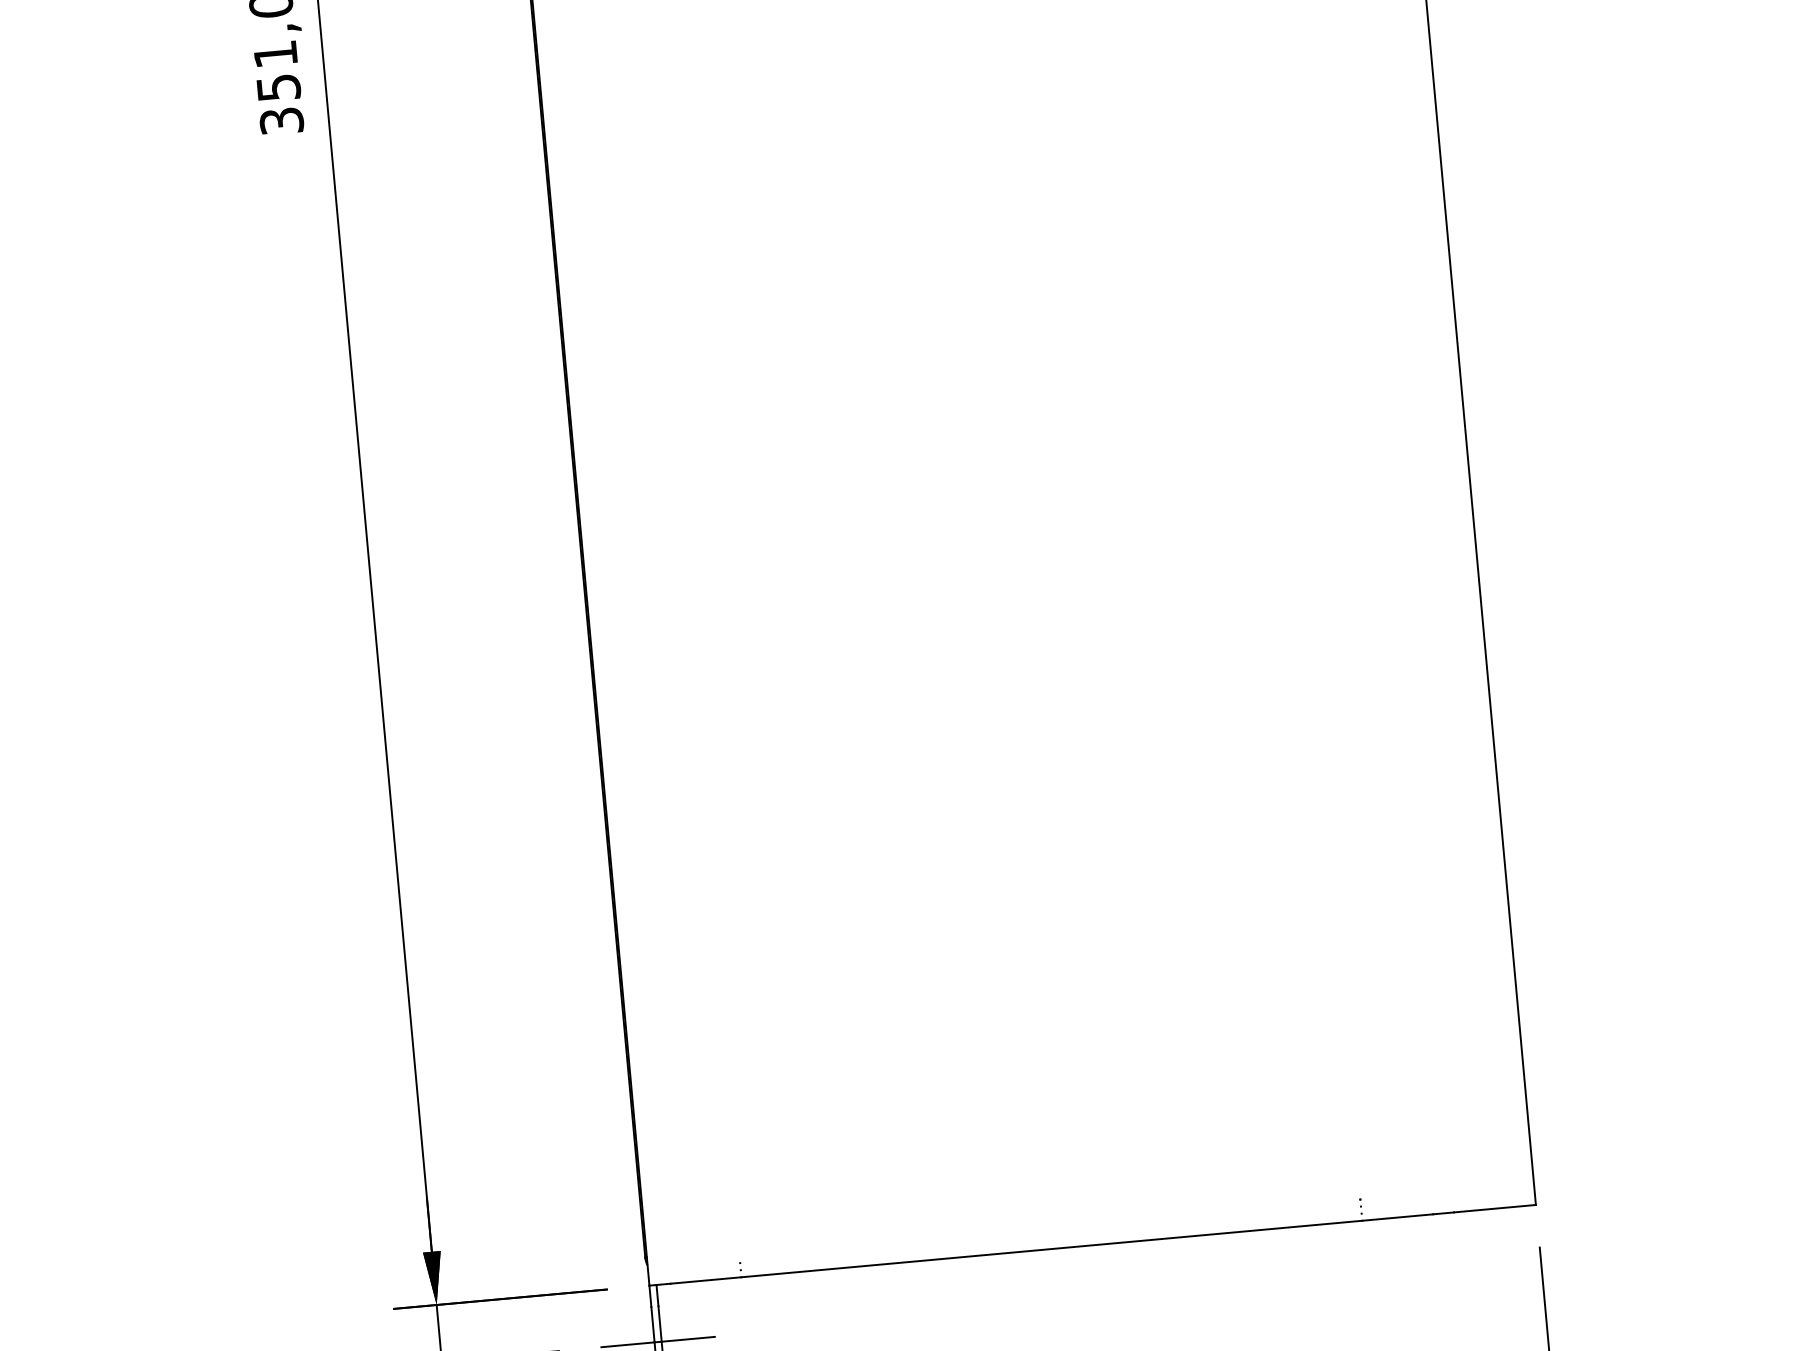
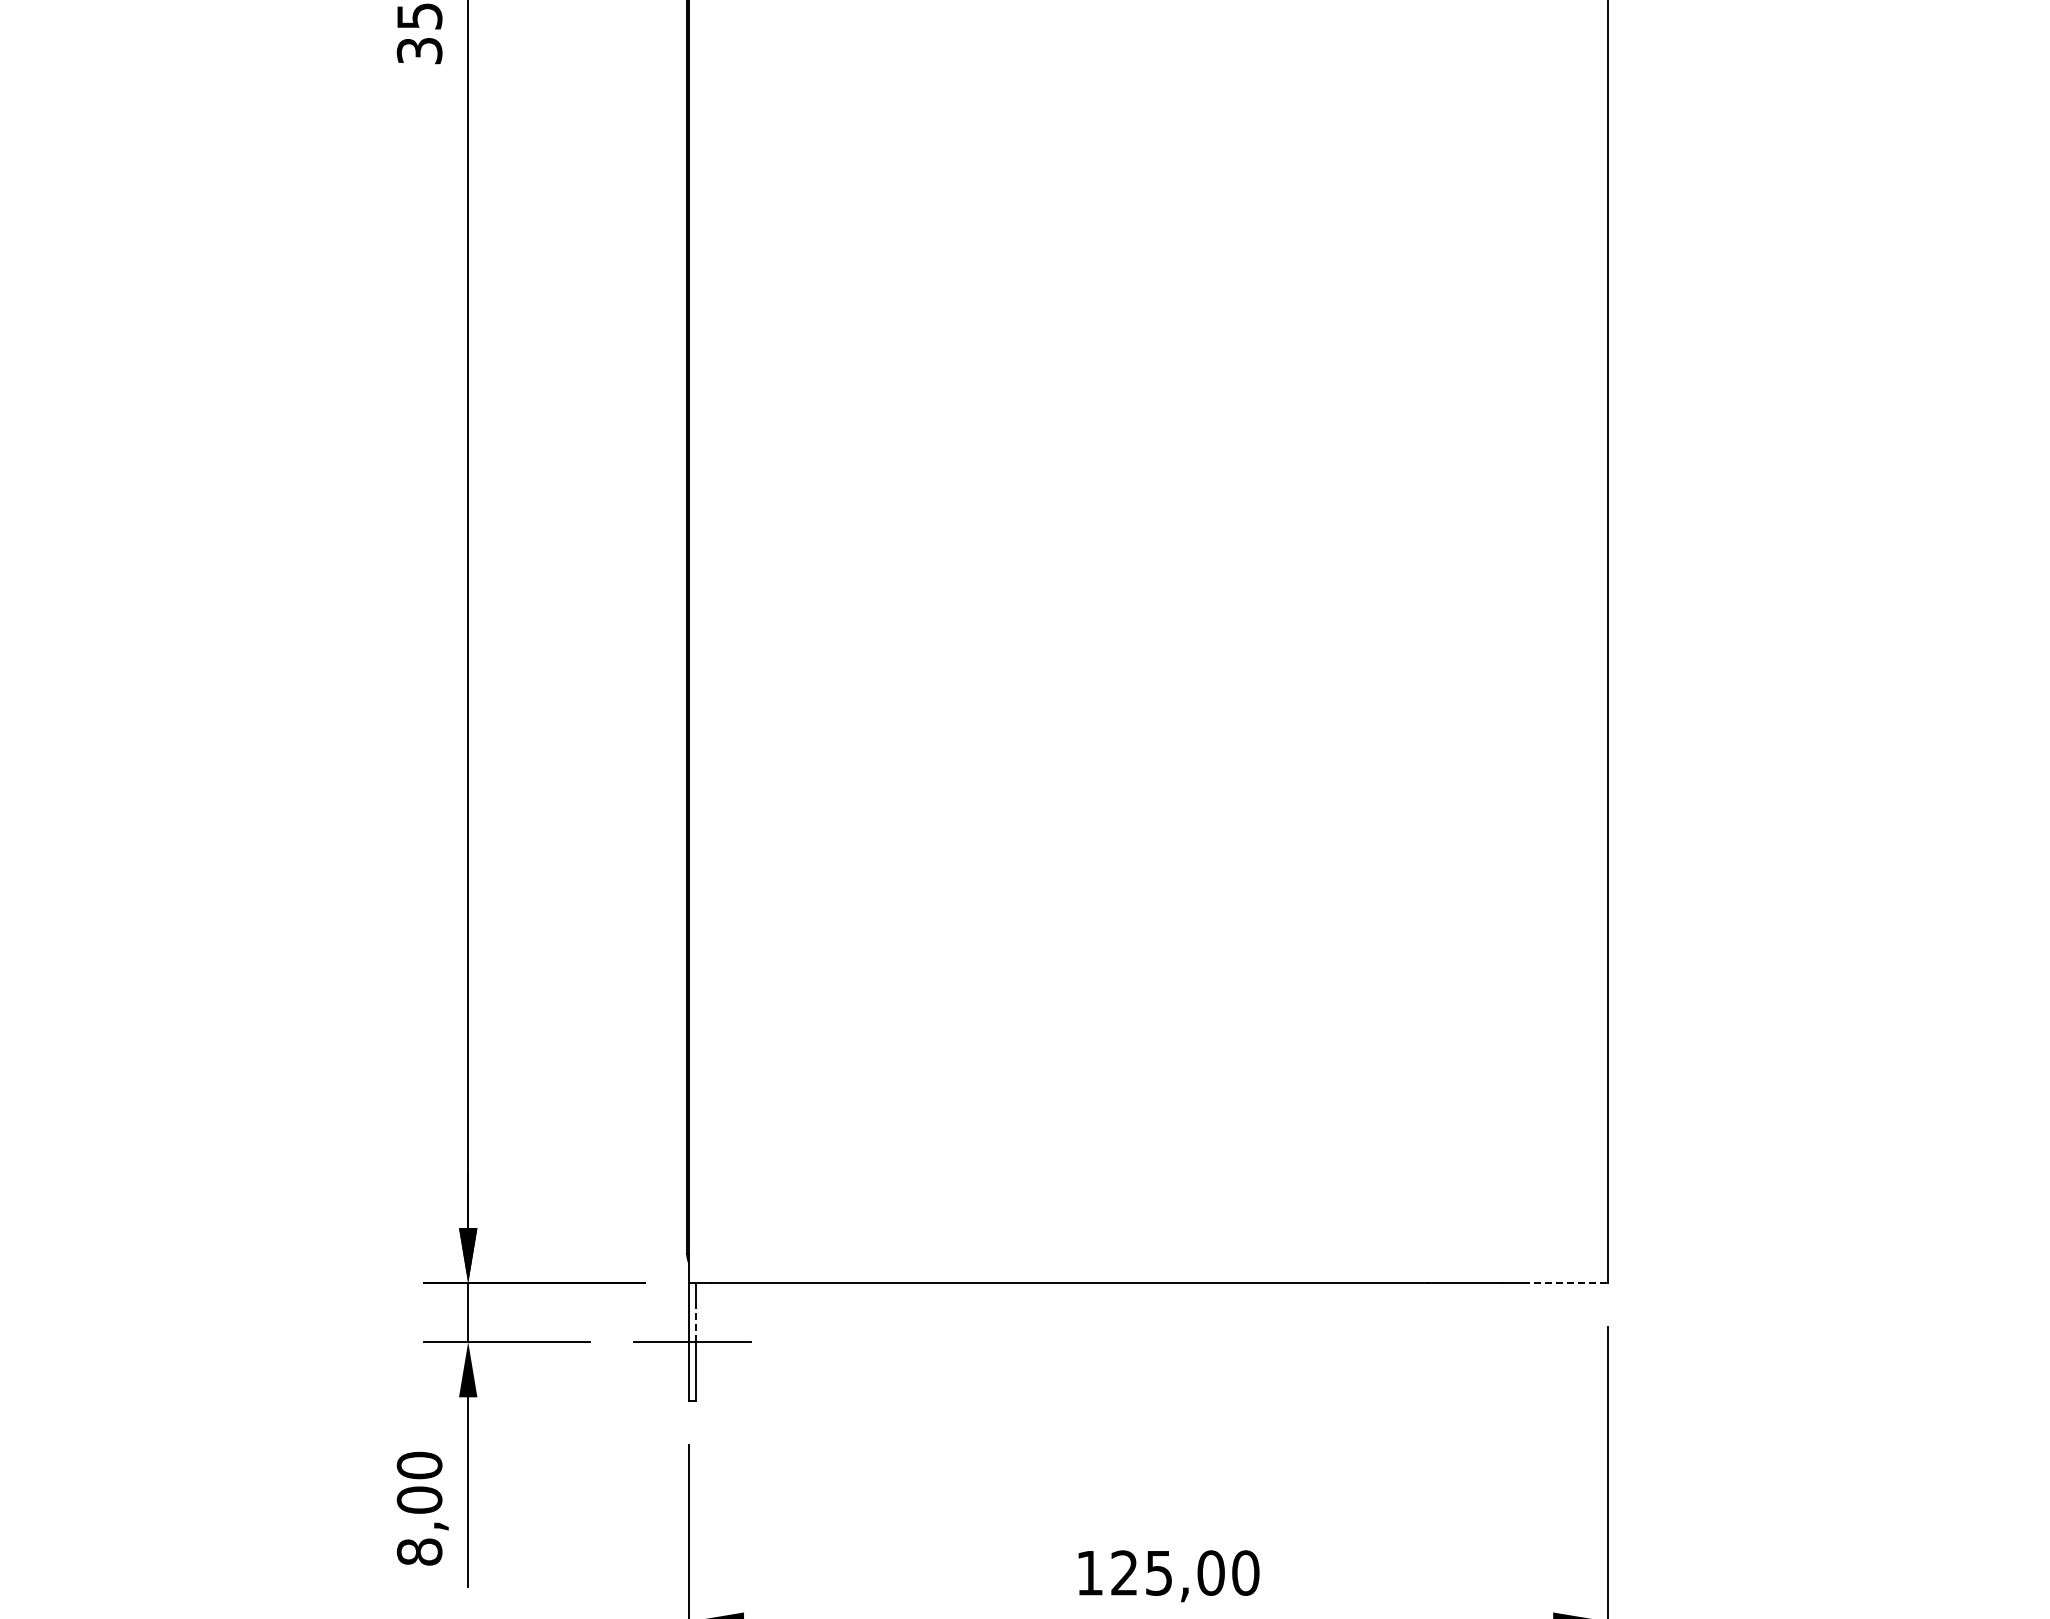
line: (1495, 1208) -> (1566, 1283), solid -> dashed
line: (660, 1323) -> (696, 1323), solid -> dashed

